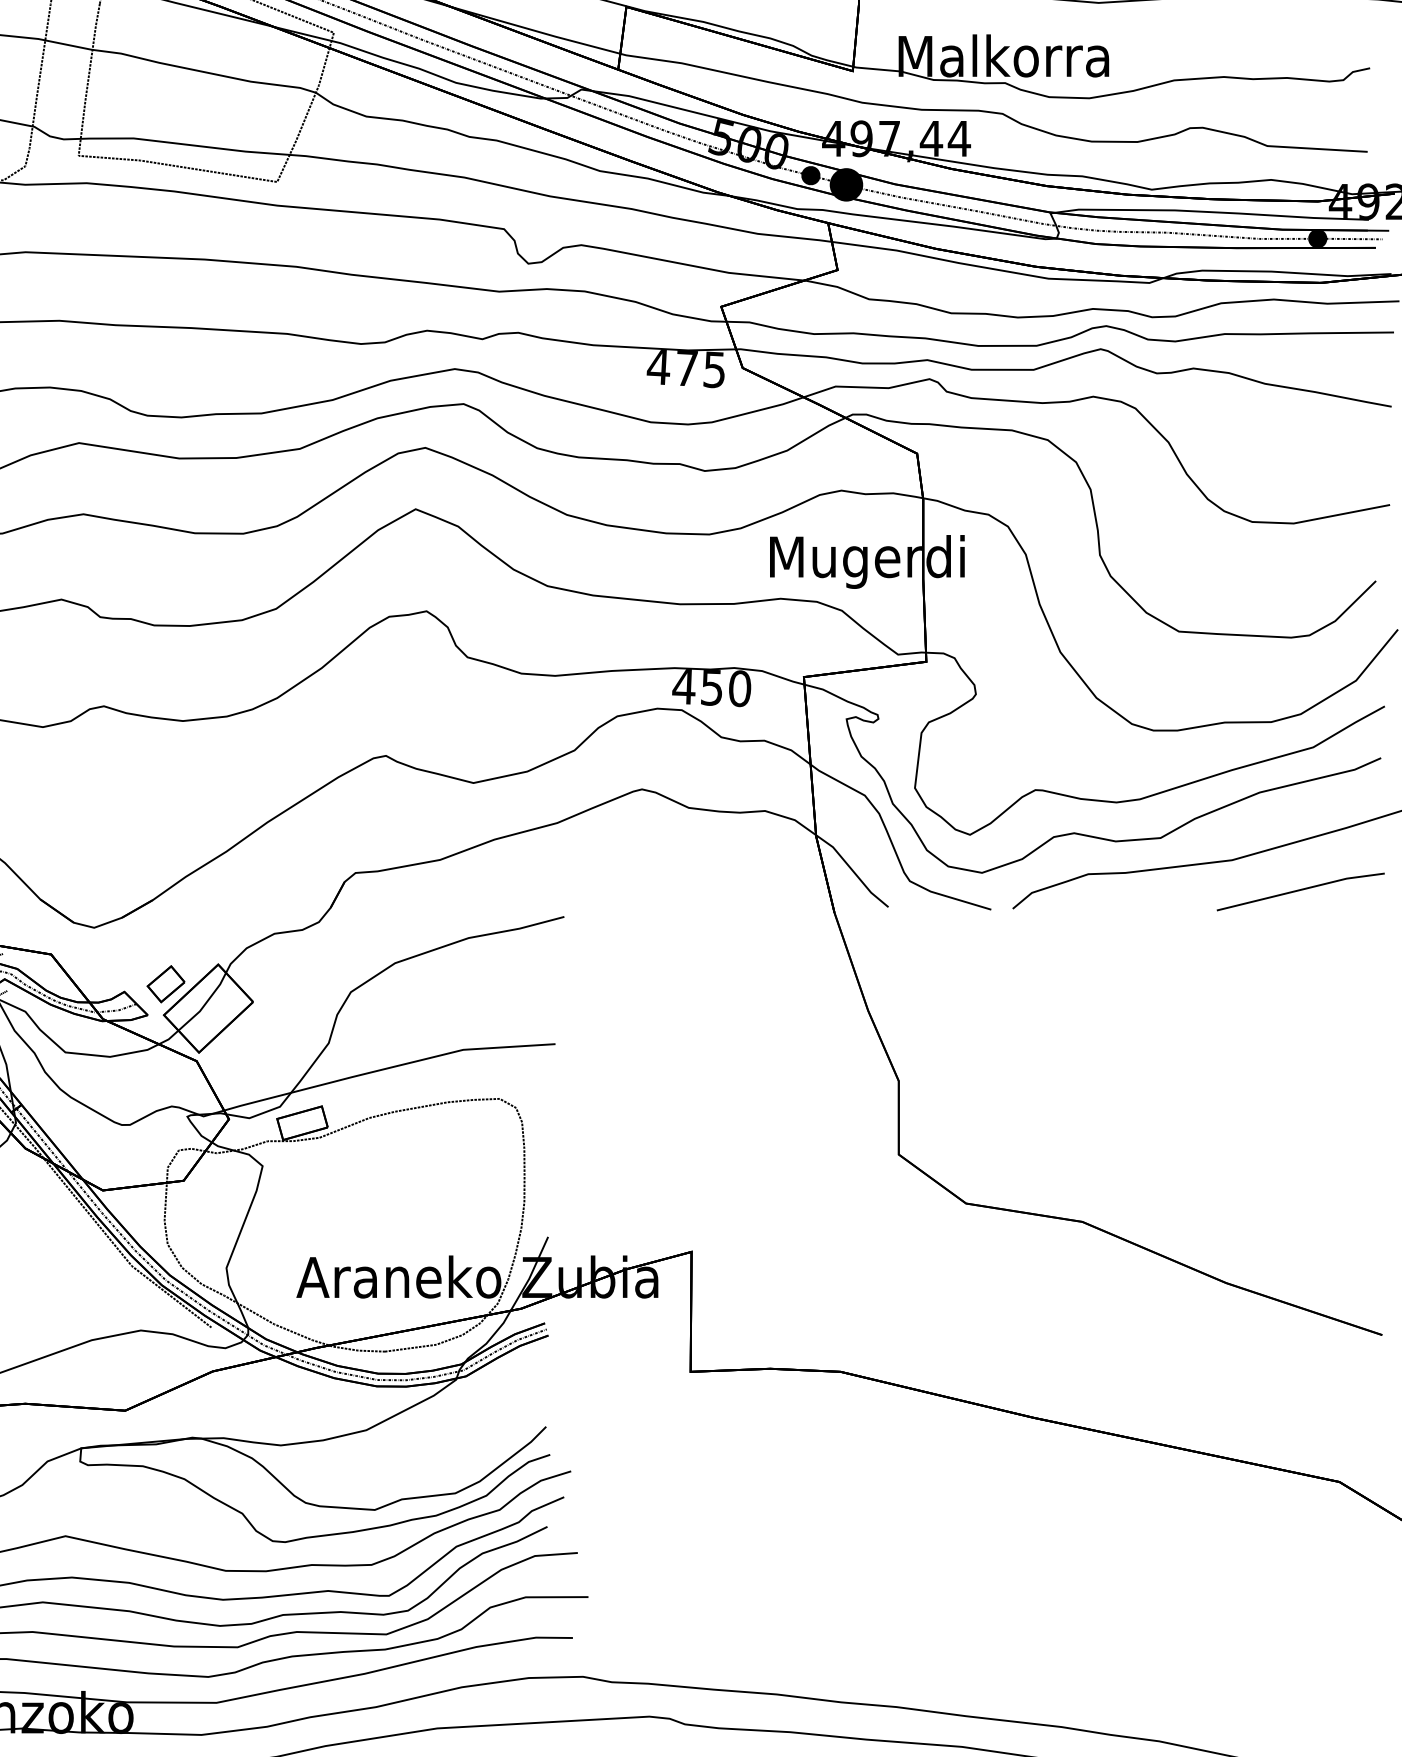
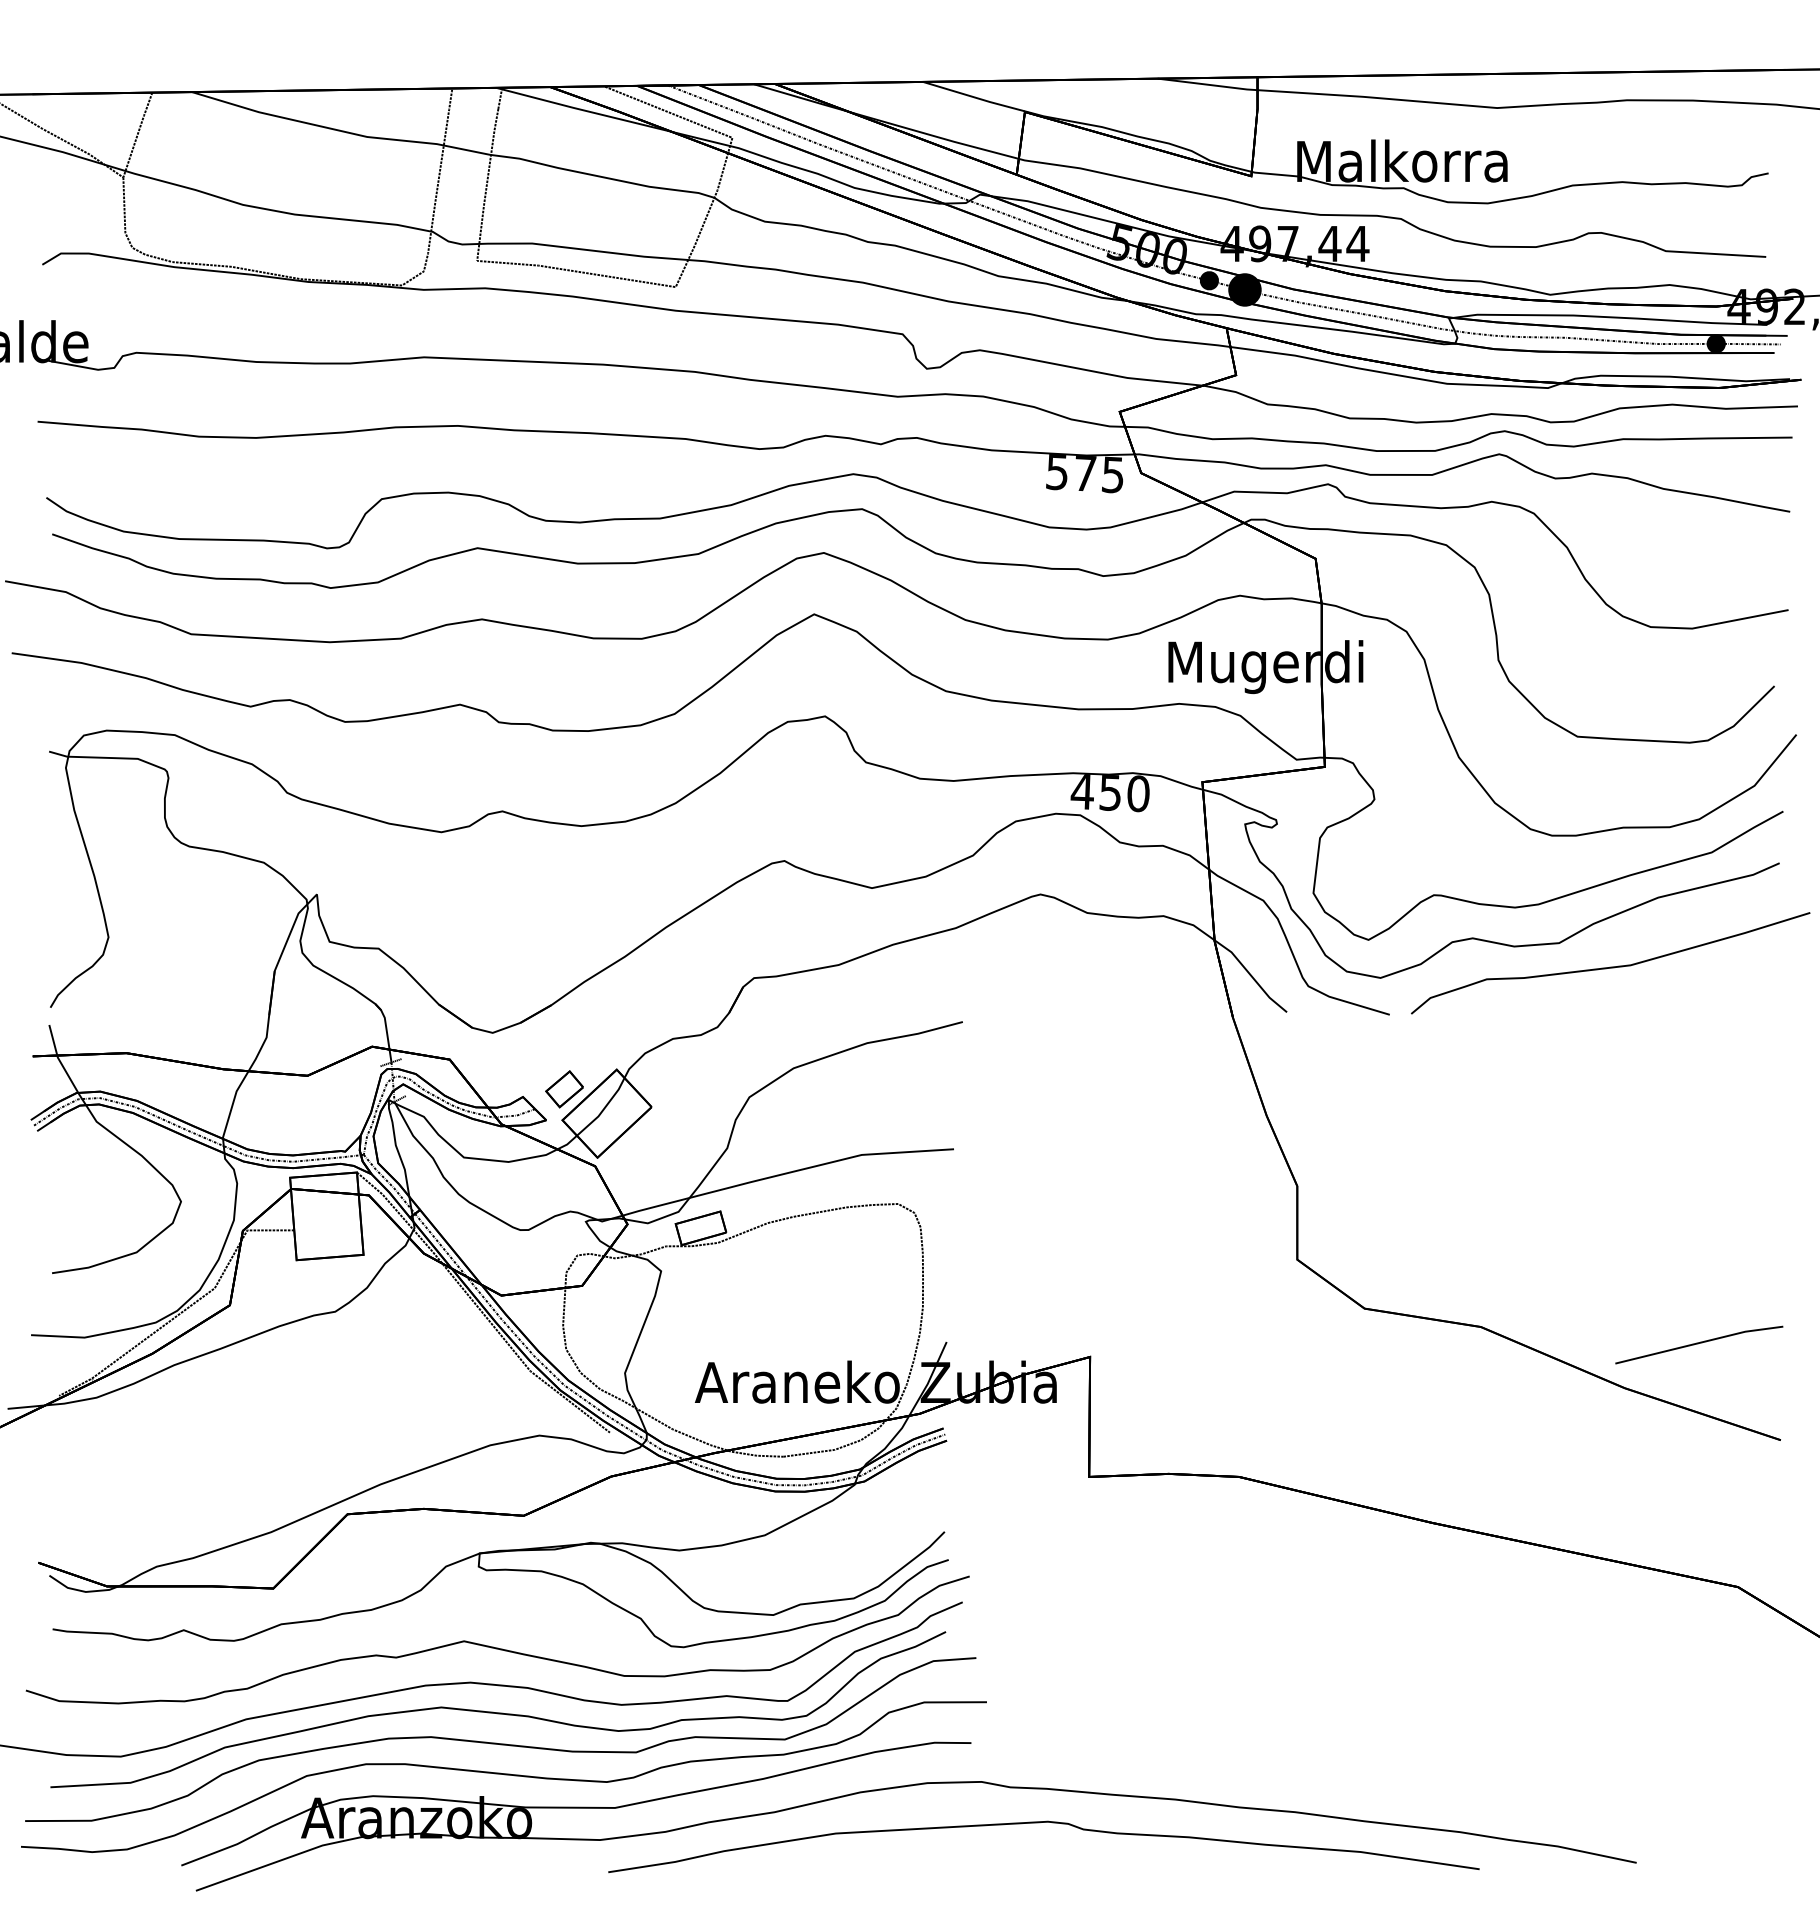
text: (657, 367) -> (1056, 472), 475 -> 575
line: (1300, 890) -> (1699, 1343), moved

